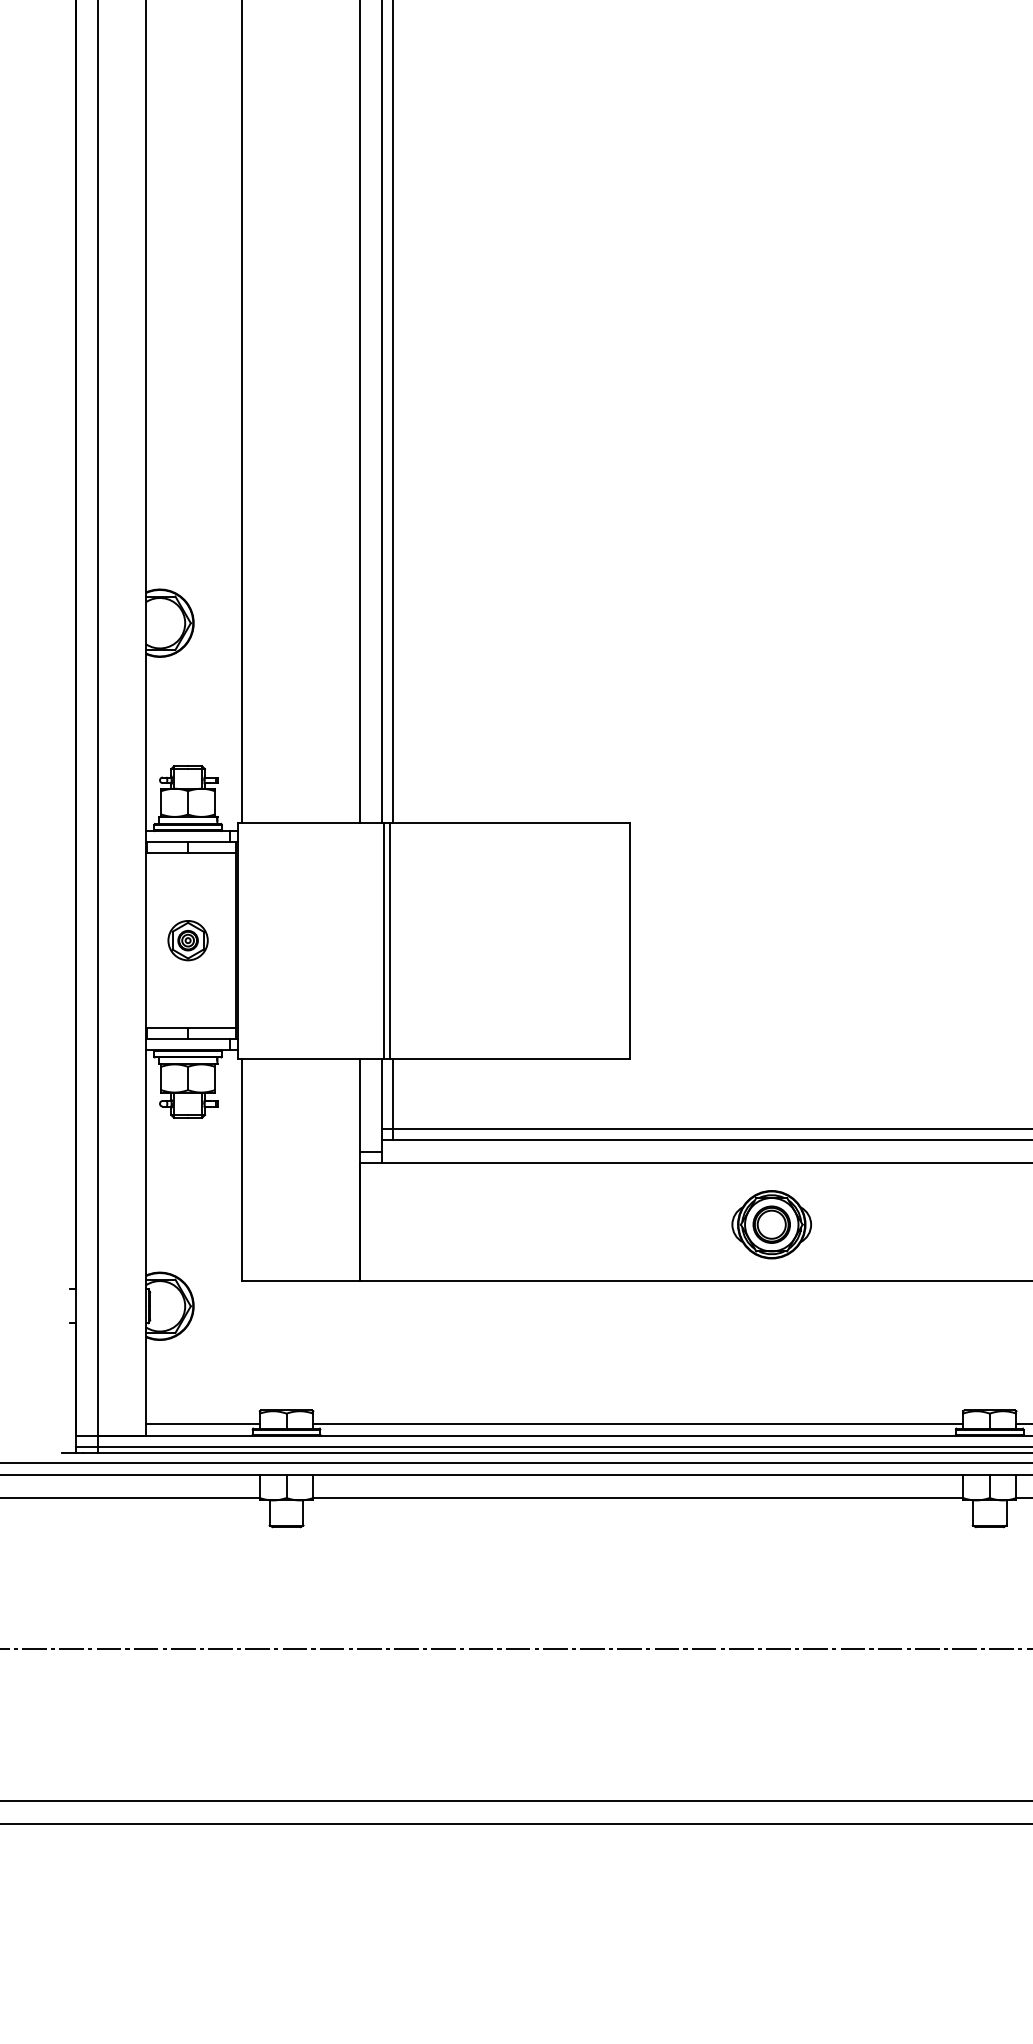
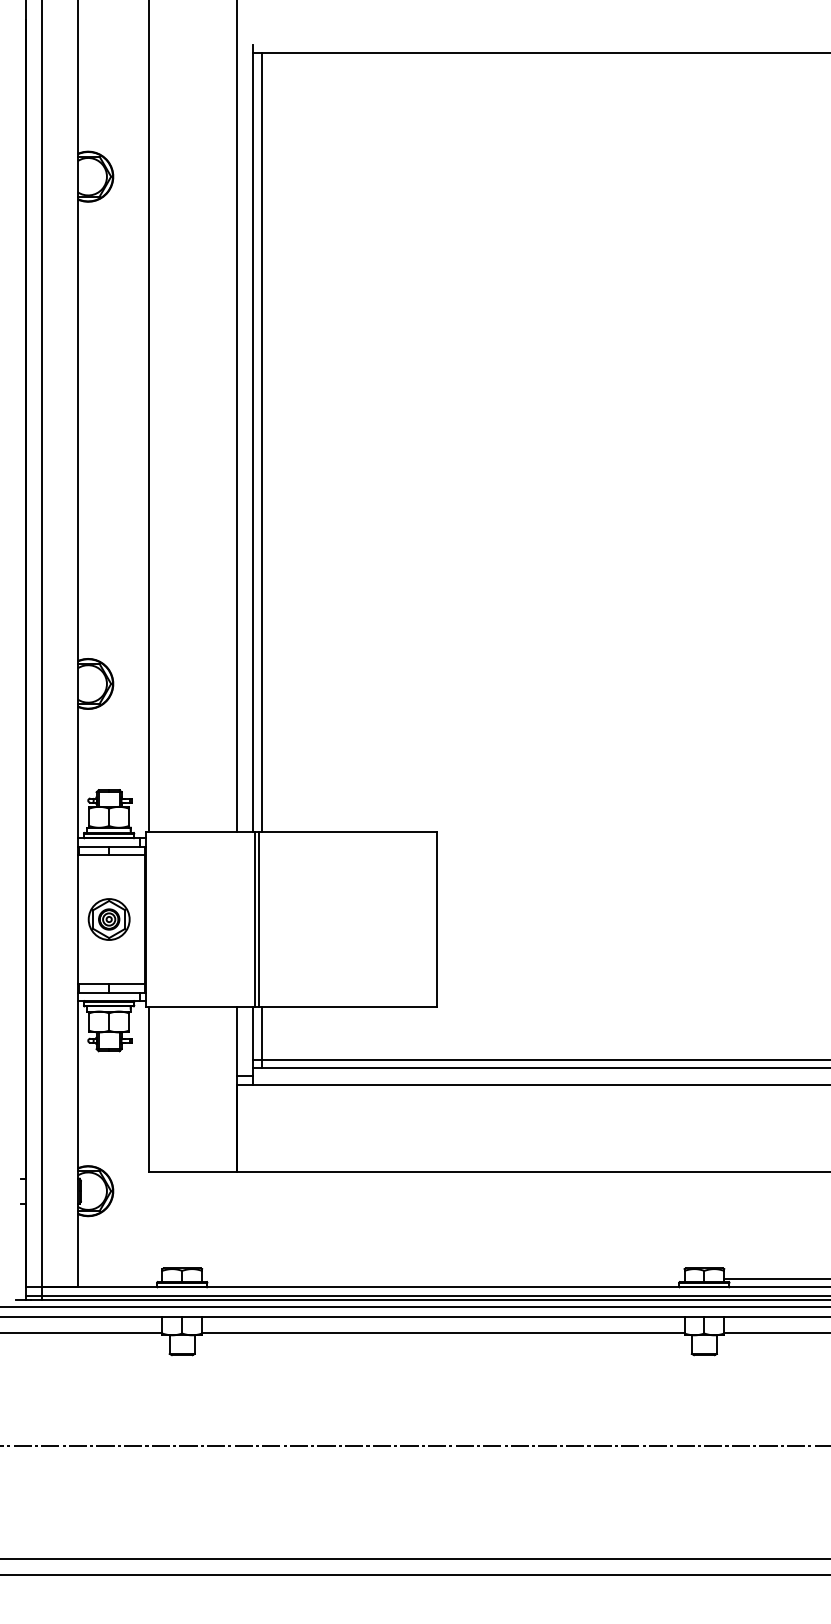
part: (187, 940) -> (108, 919), size x1.4
part: (771, 1224) -> (542, 1130), removed
line: (202, 1423) -> (119, 1278), removed
line: (638, 1423) -> (443, 1278), removed

